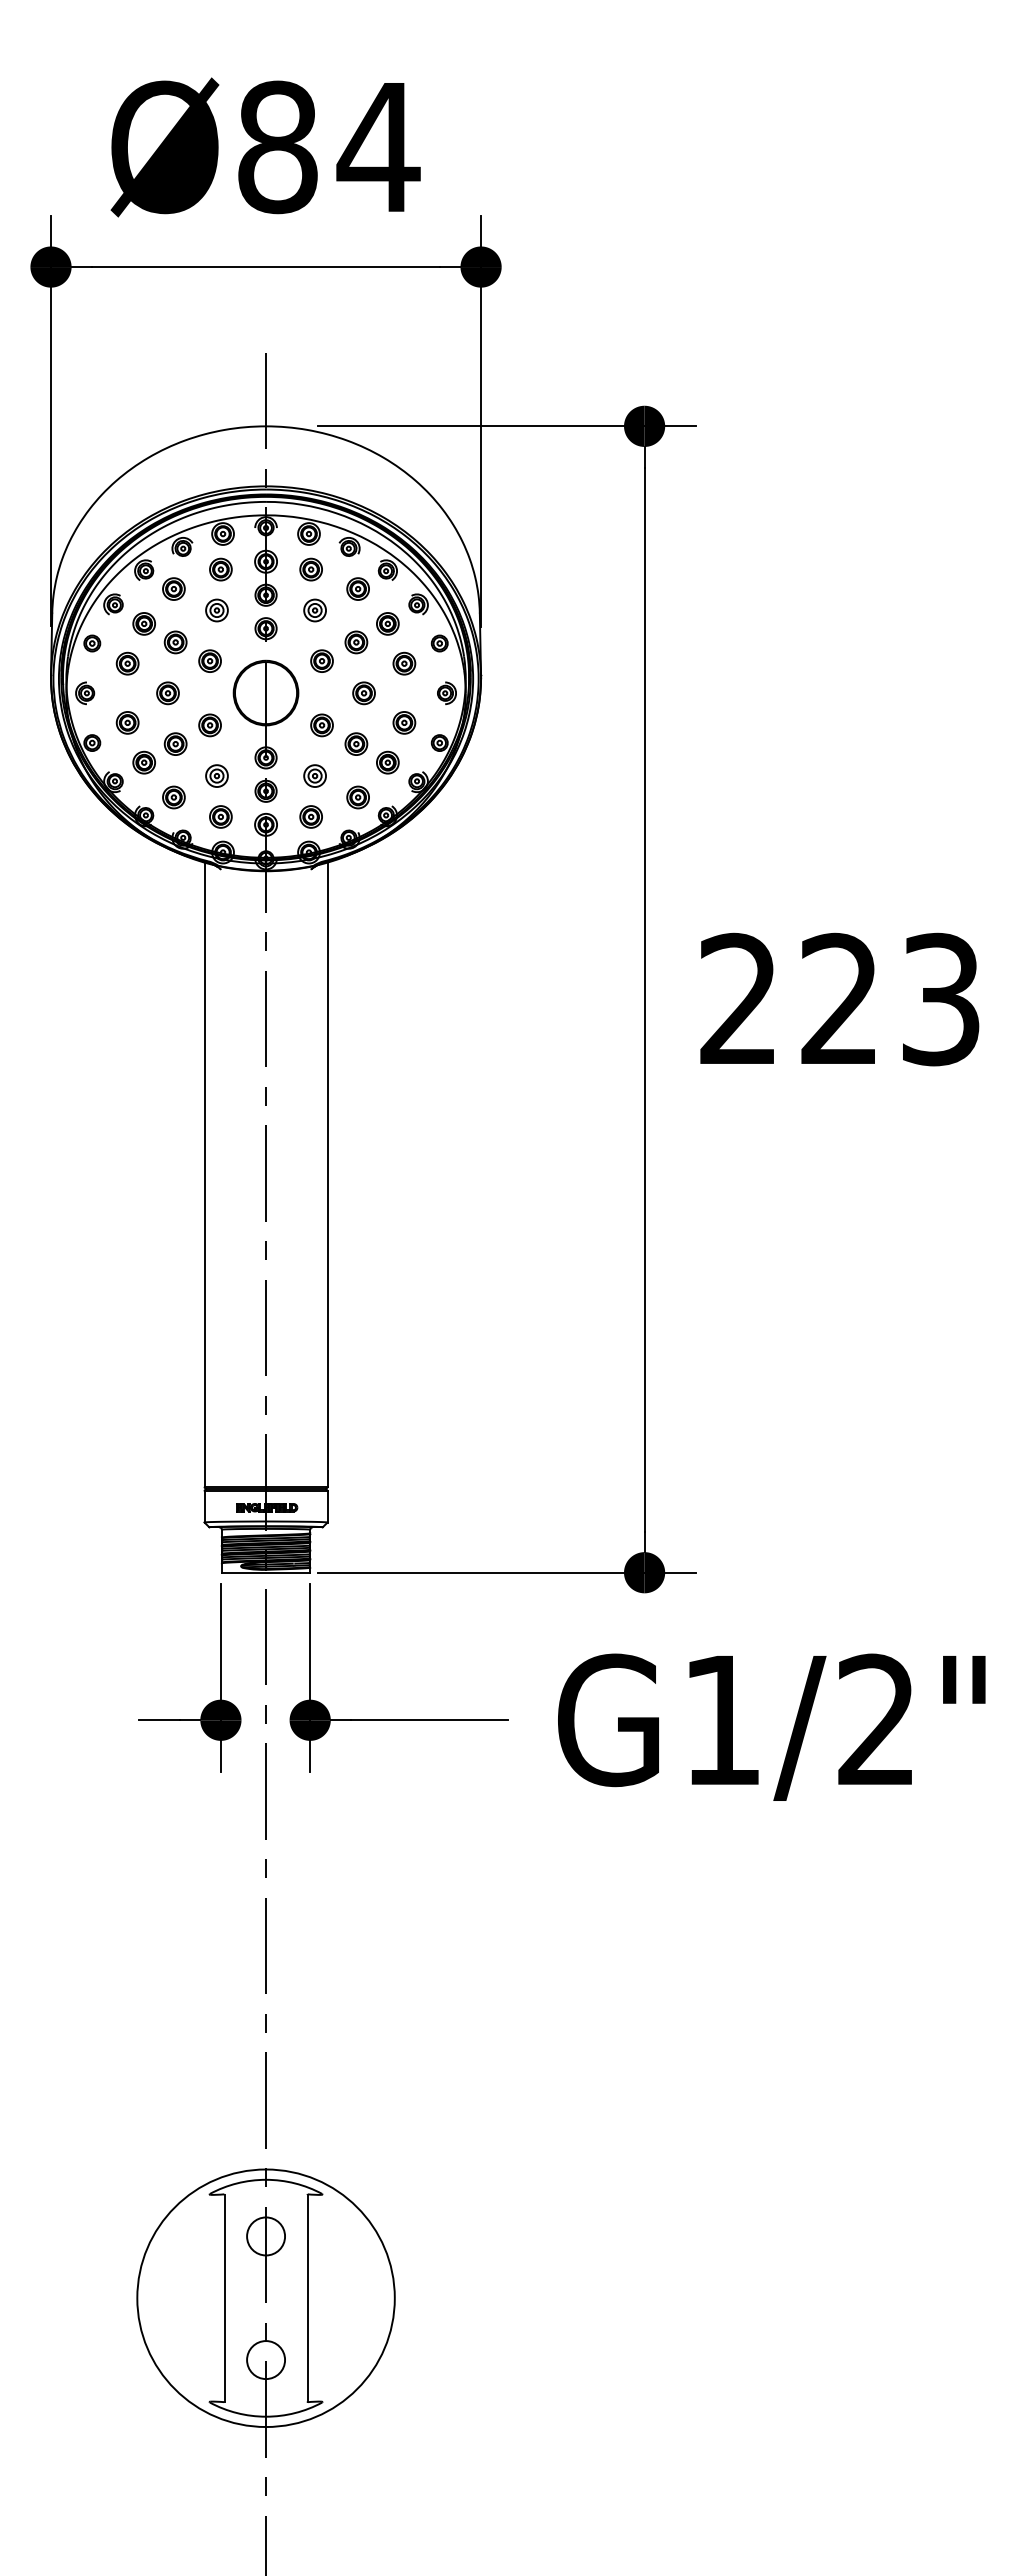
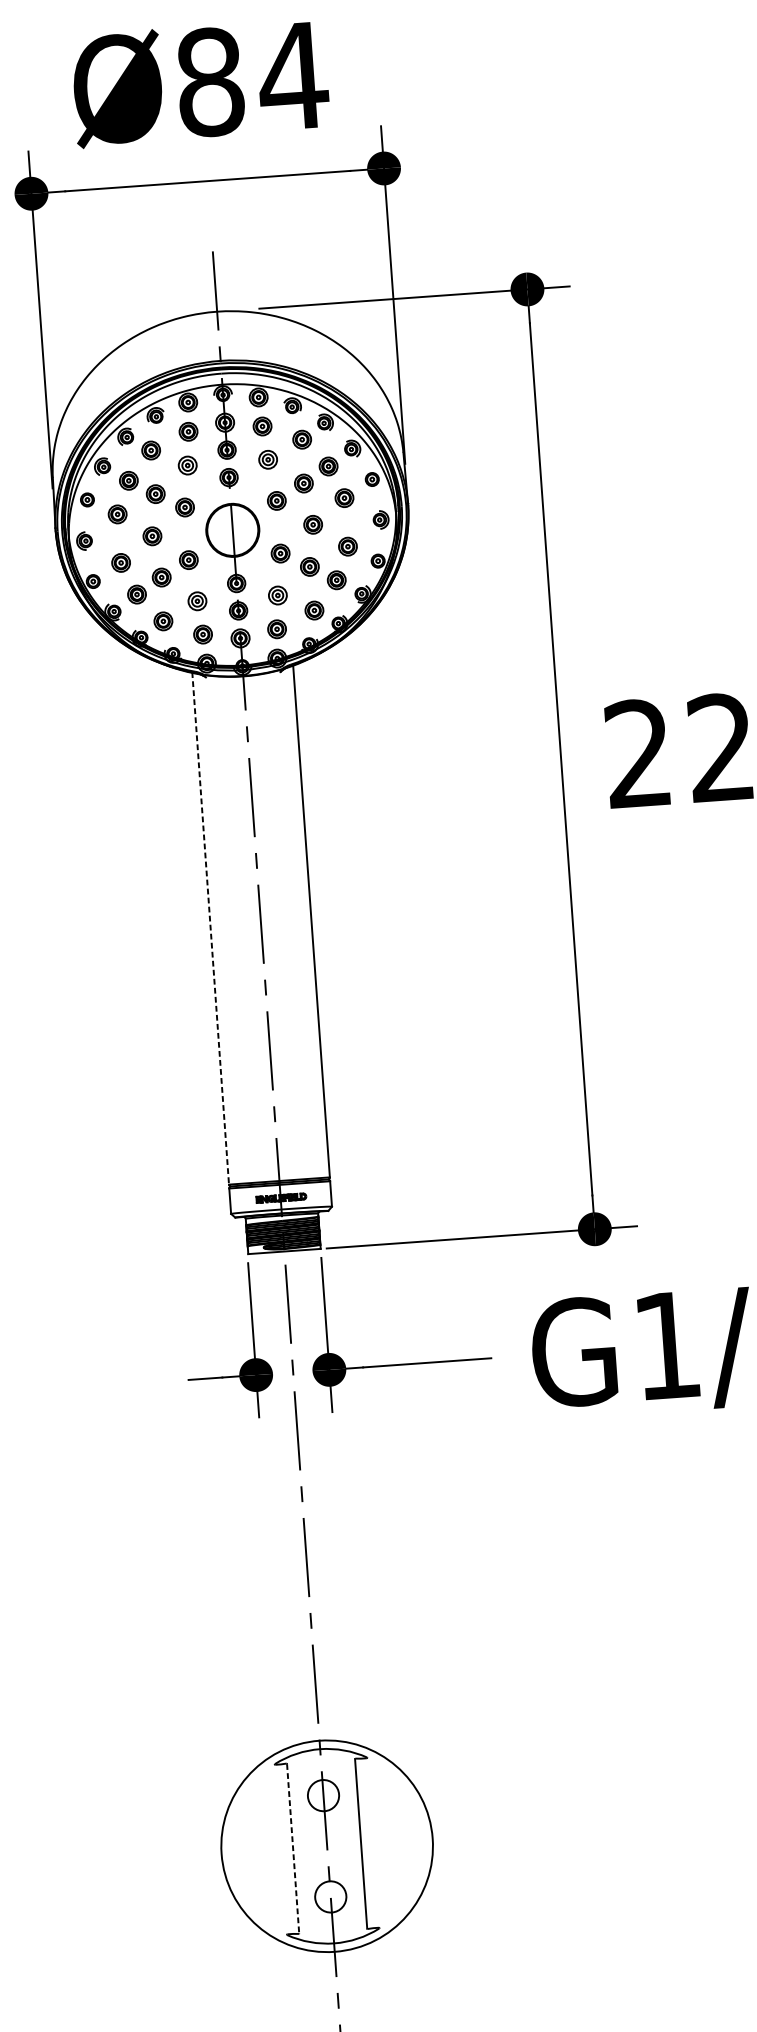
line: (204, 1174) -> (210, 928), solid -> dashed
line: (224, 2298) -> (293, 1848), solid -> dashed

